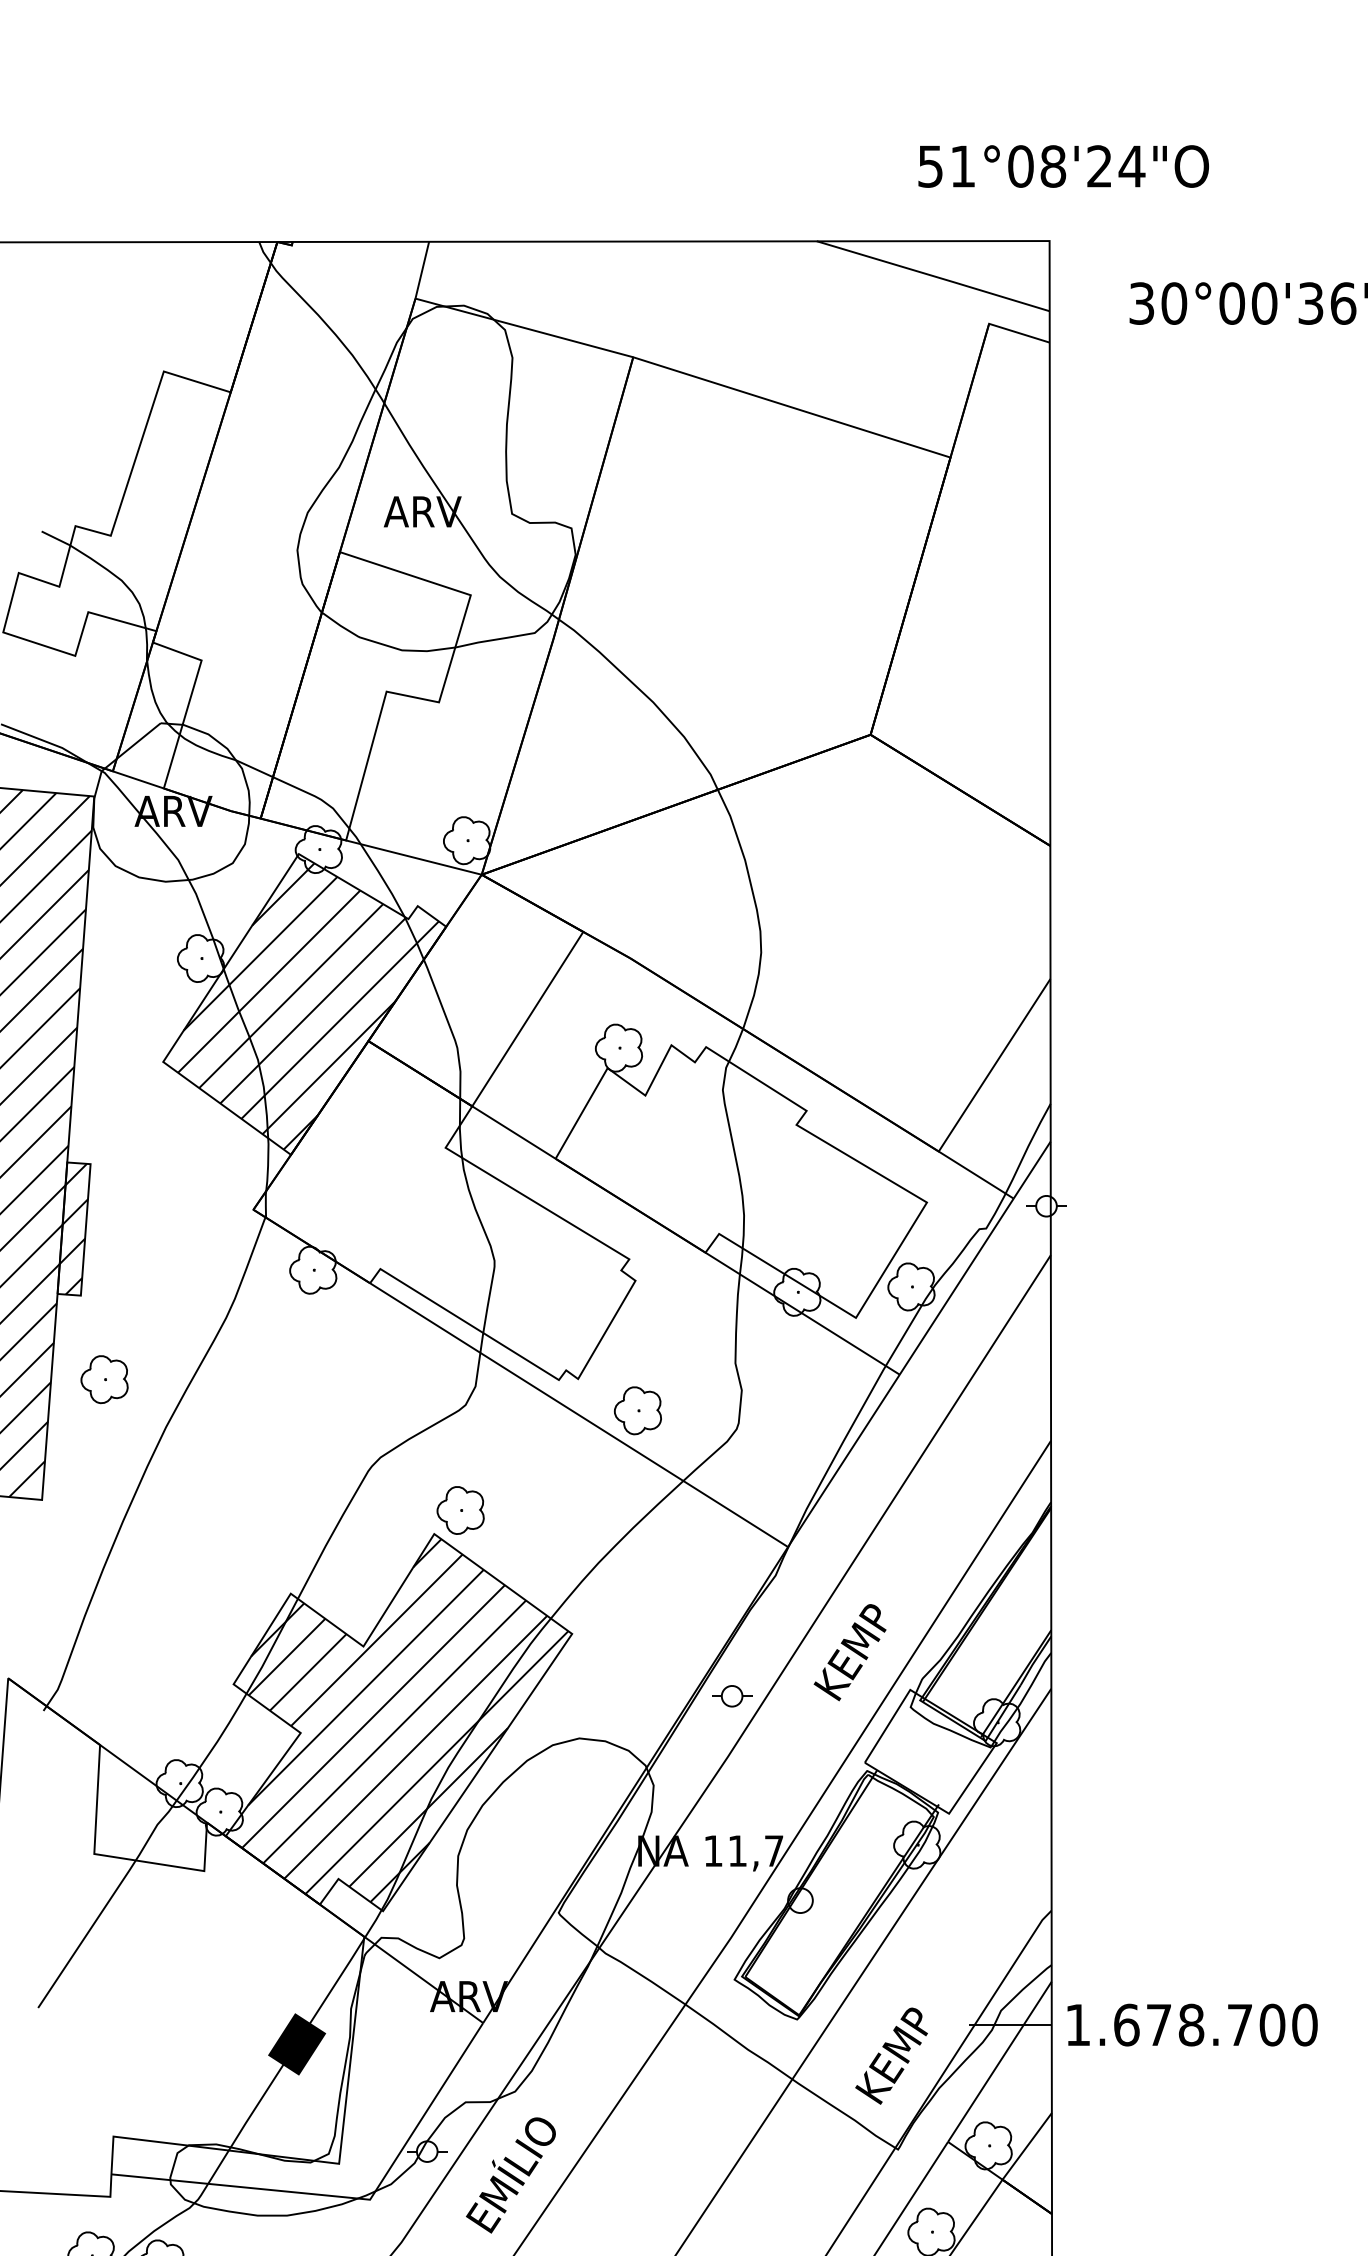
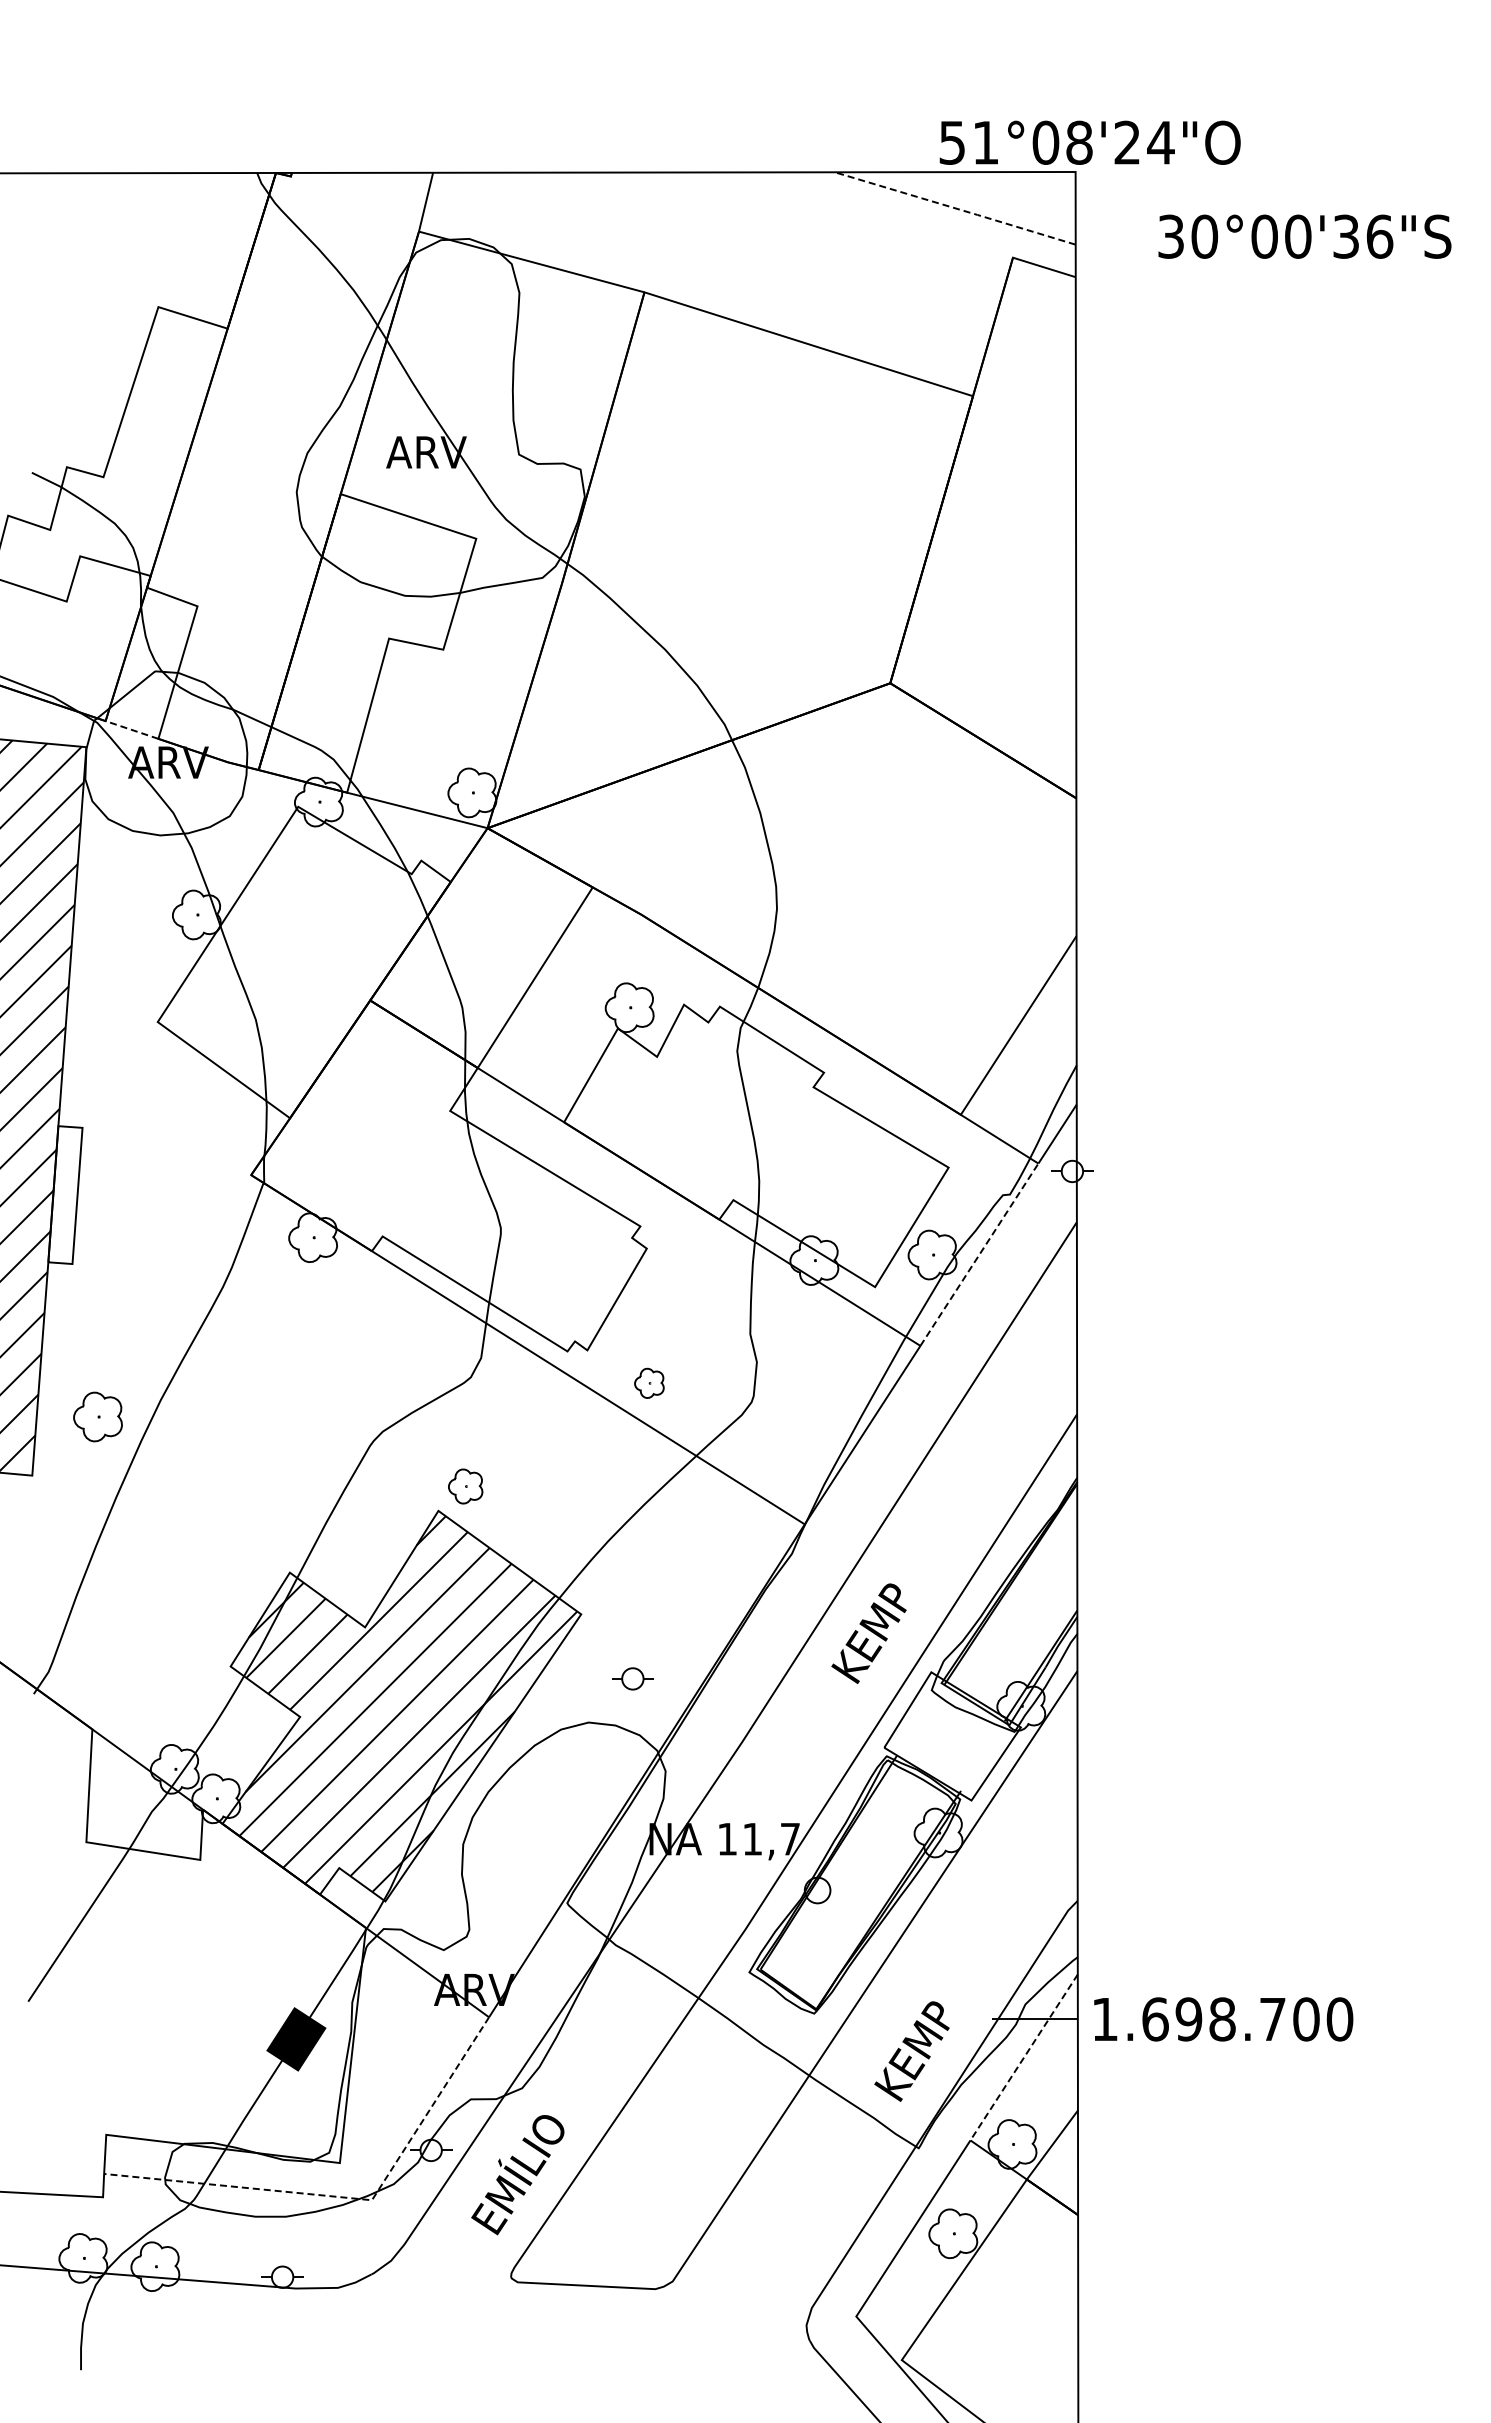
text: (1063, 166) -> (1089, 142), moved
line: (933, 276) -> (955, 208), solid -> dashed
line: (138, 779) -> (132, 729), solid -> dashed
hatch: (308, 1006) -> (308, 964), removed
hatch: (73, 1228) -> (64, 1194), removed
line: (956, 1286) -> (979, 1254), solid -> dashed
part: (104, 1379) -> (97, 1416), moved
part: (638, 1410) -> (649, 1383), size x0.6
part: (460, 1510) -> (465, 1486), size x0.7
part: (731, 1695) -> (632, 1678), moved
text: (1158, 2025) -> (1188, 2019), 1.678.700 -> 1.698.700
line: (1000, 2061) -> (1024, 2057), solid -> dashed
line: (345, 2197) -> (346, 2197), solid -> dashed

